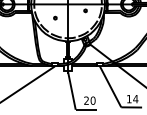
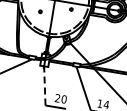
line: (71, 90) -> (44, 85), solid -> dashed

